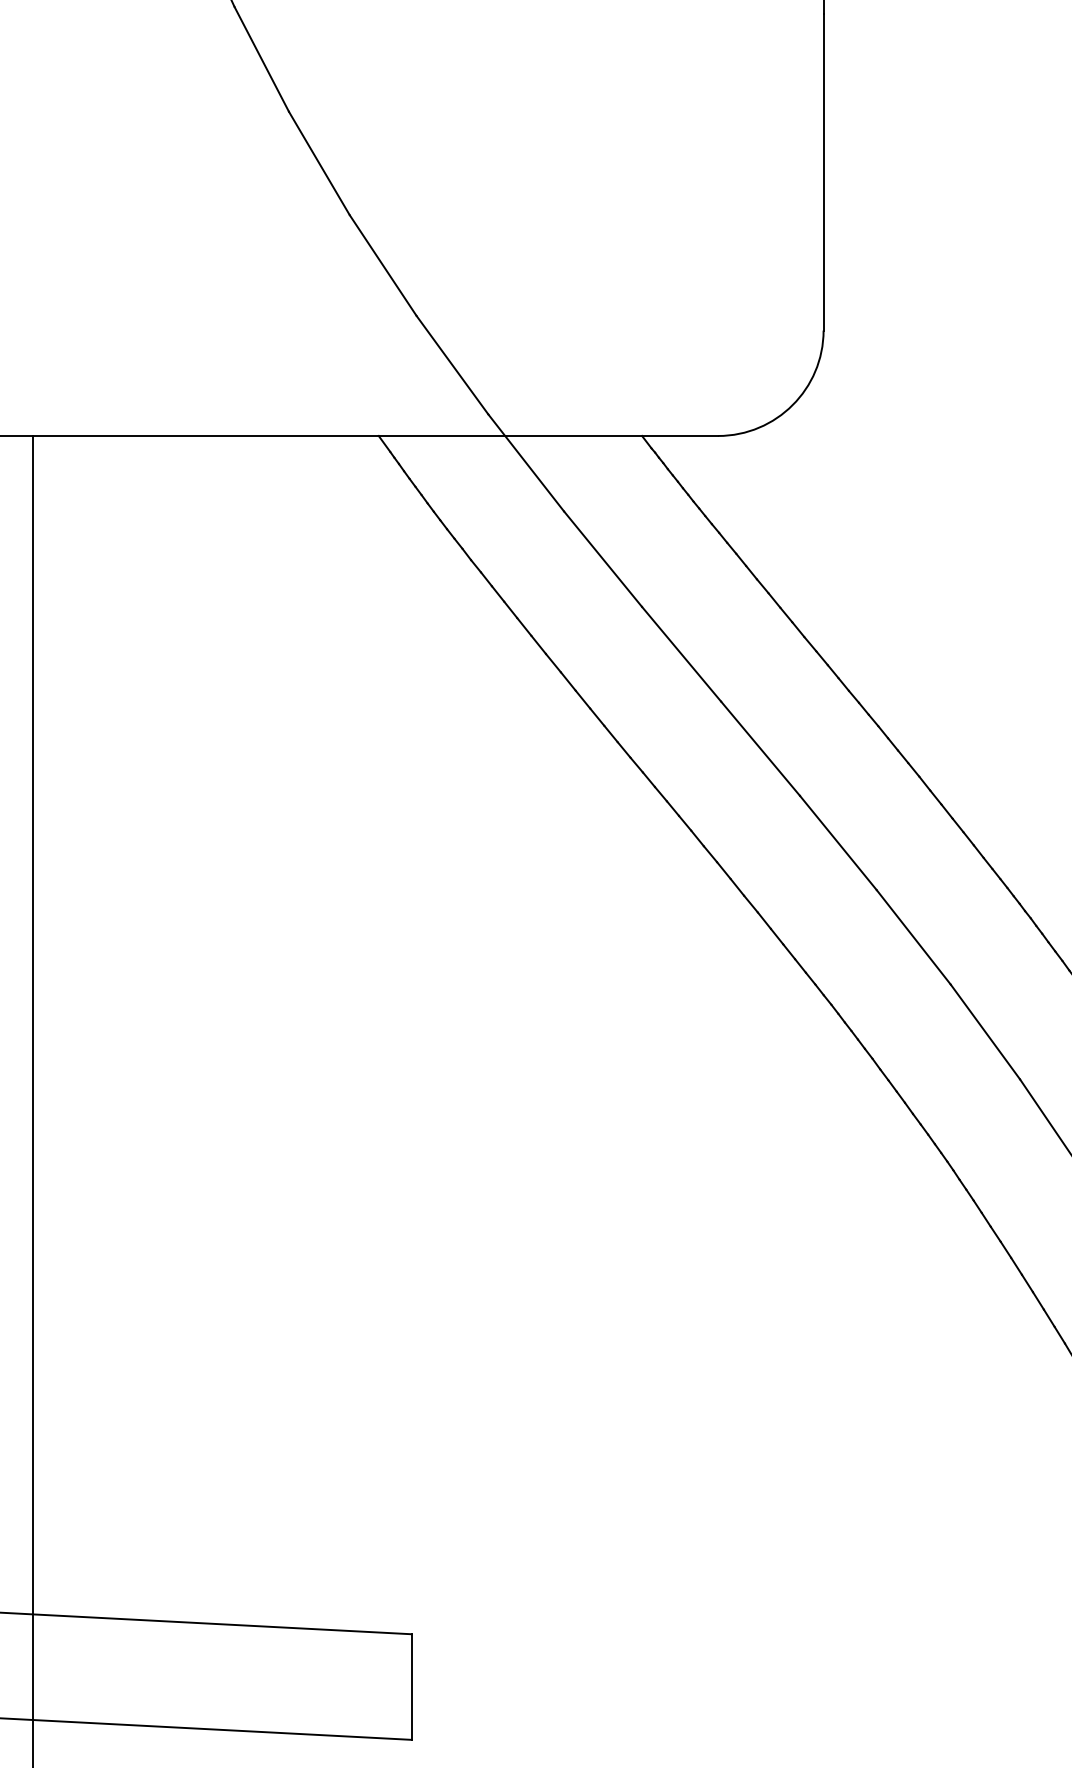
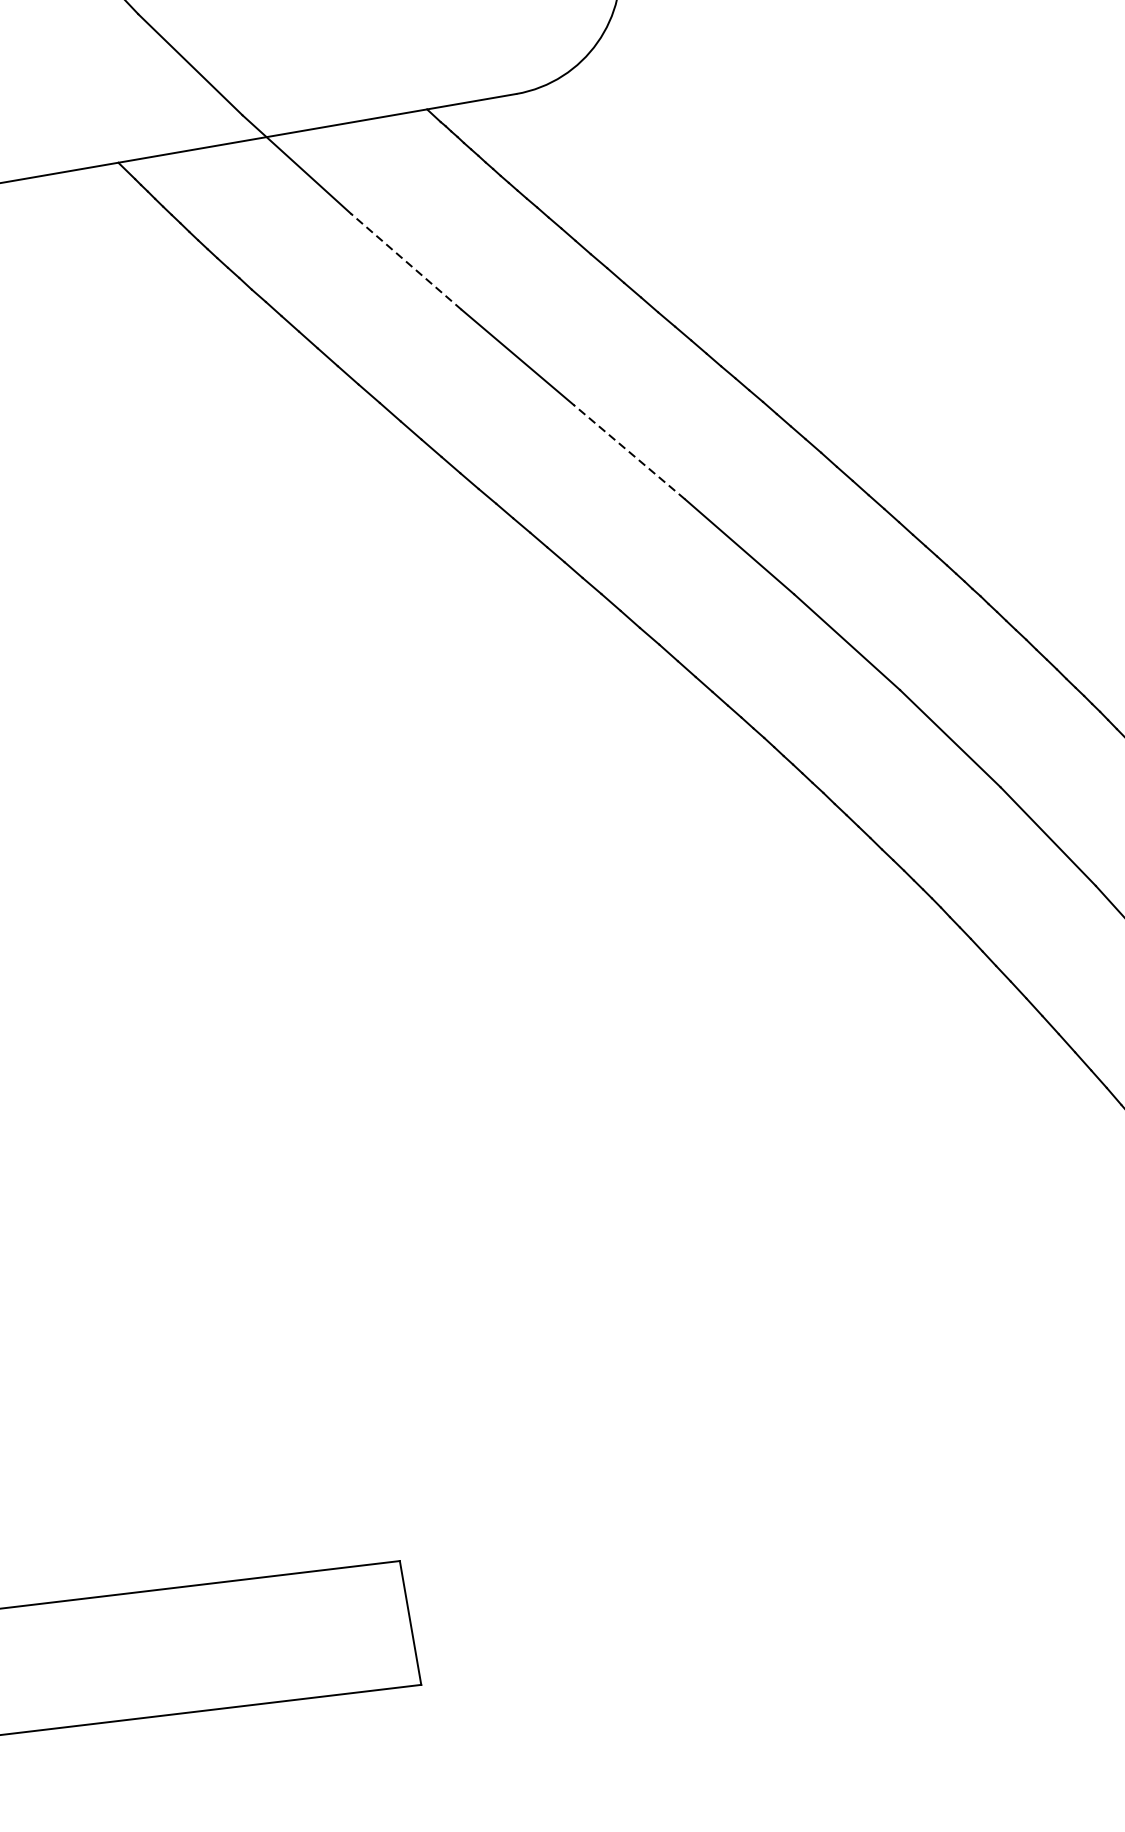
line: (603, 559) -> (406, 262), solid -> dashed
line: (760, 748) -> (629, 451), solid -> dashed

